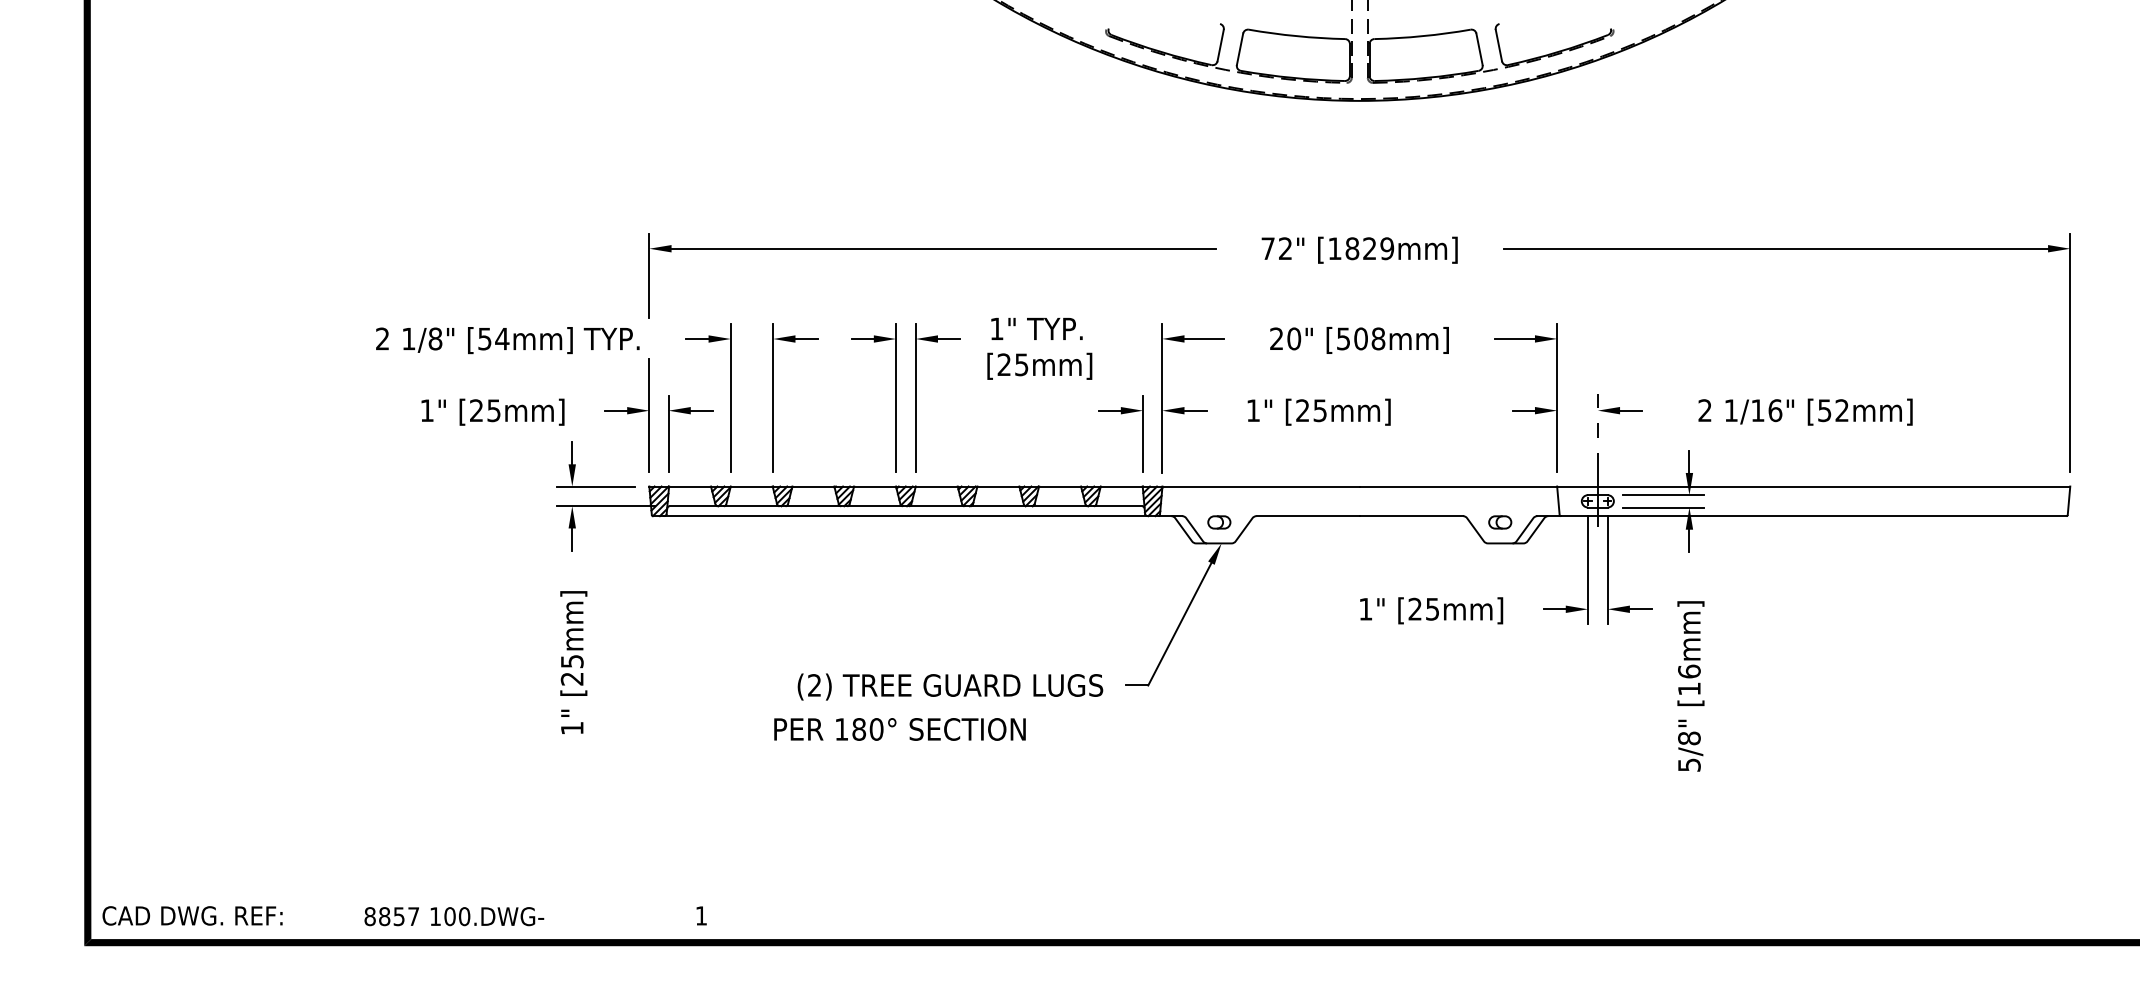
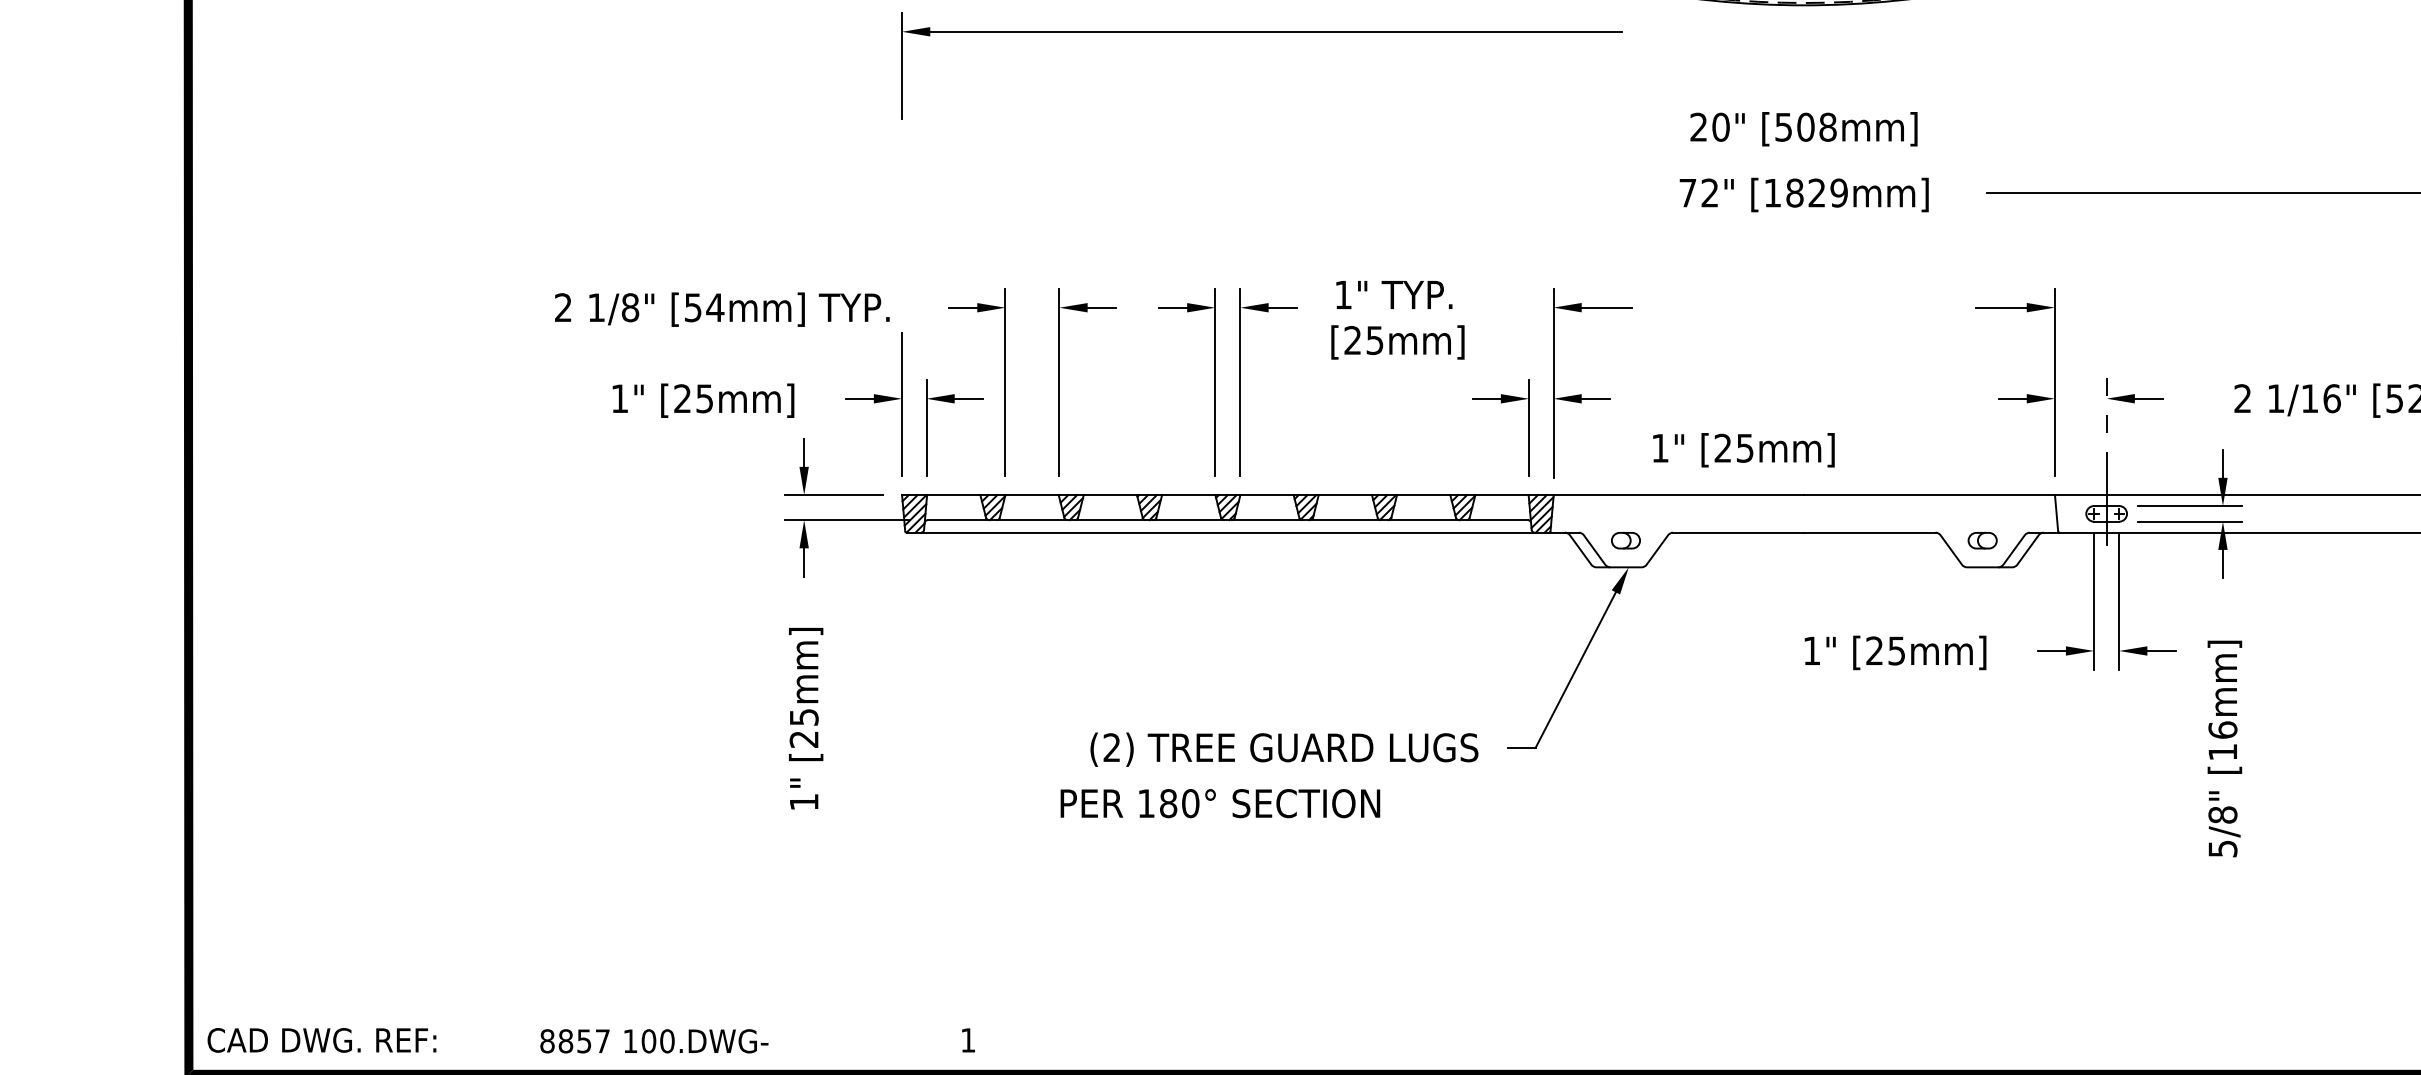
part: (932, 249) -> (1261, 32), moved
text: (1359, 340) -> (1803, 129), moved
text: (1318, 411) -> (1742, 449), moved

